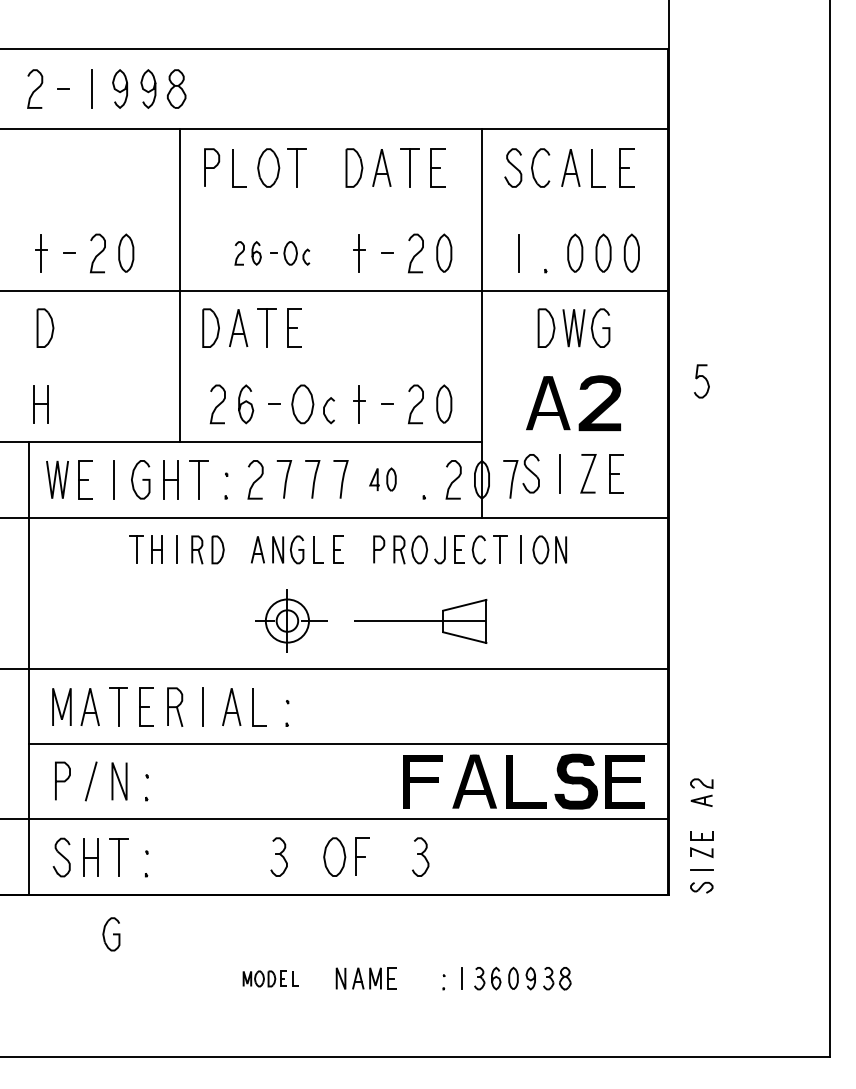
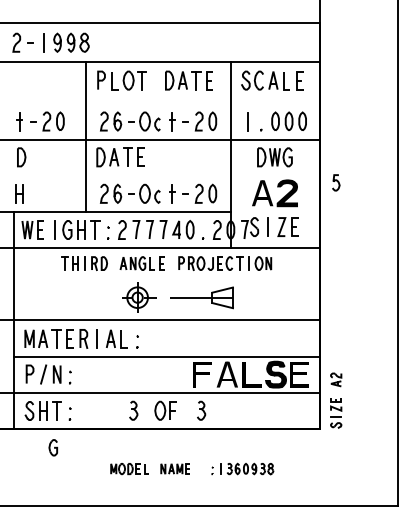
part: (272, 253) -> (130, 121), size x1.67
part: (383, 478) -> (183, 229), size x1.67
part: (270, 979) -> (129, 469), size x1.43

